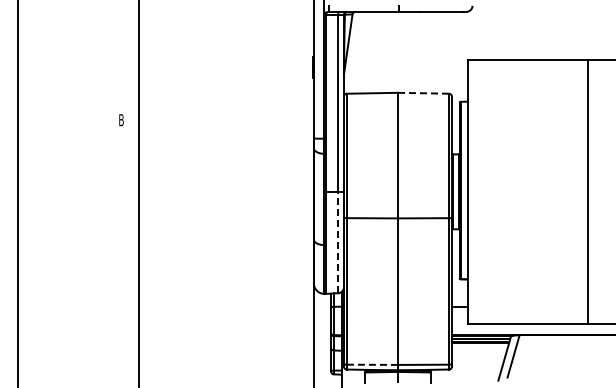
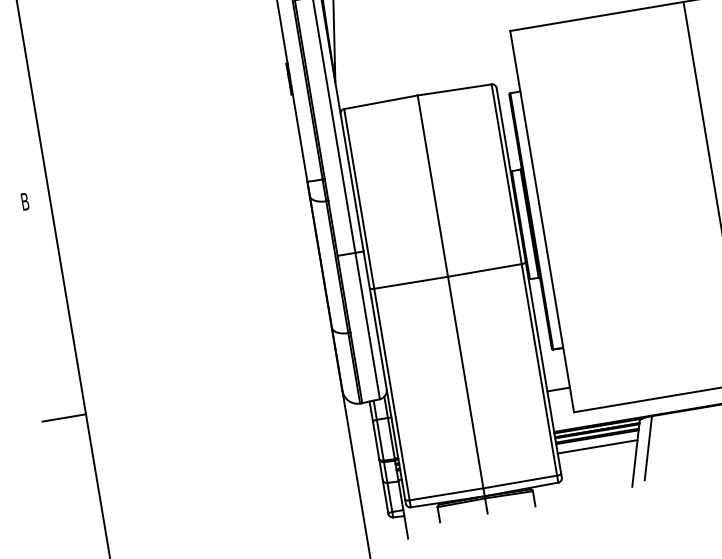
line: (423, 93) -> (454, 90), dashed -> solid
line: (338, 242) -> (368, 325), dashed -> solid
line: (123, 270) -> (64, 418), added
line: (479, 349) -> (597, 446), added
line: (372, 364) -> (446, 493), dashed -> solid

